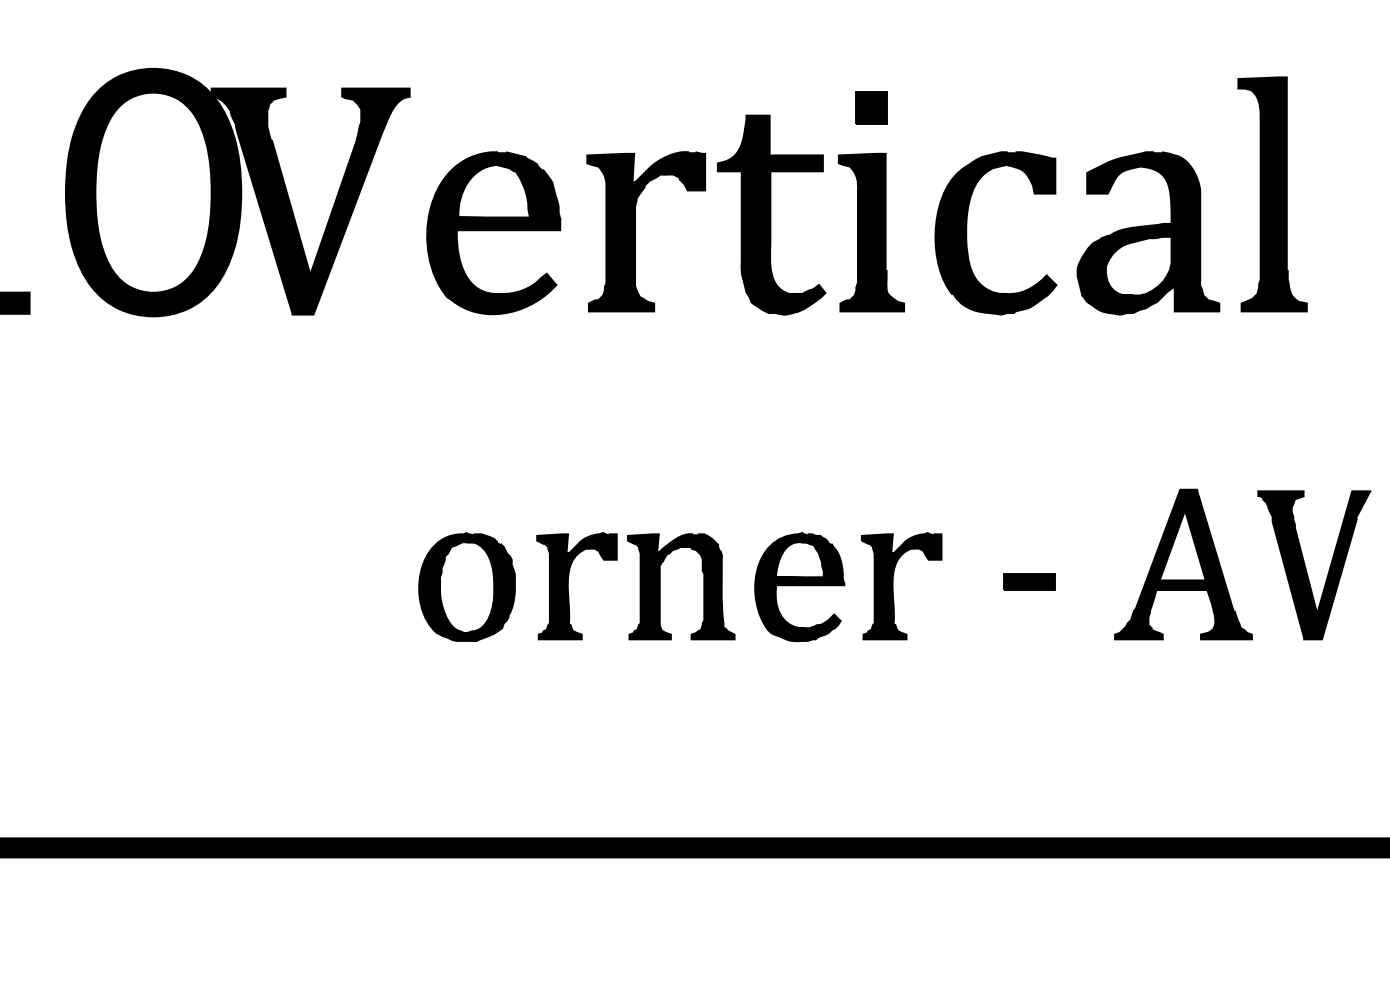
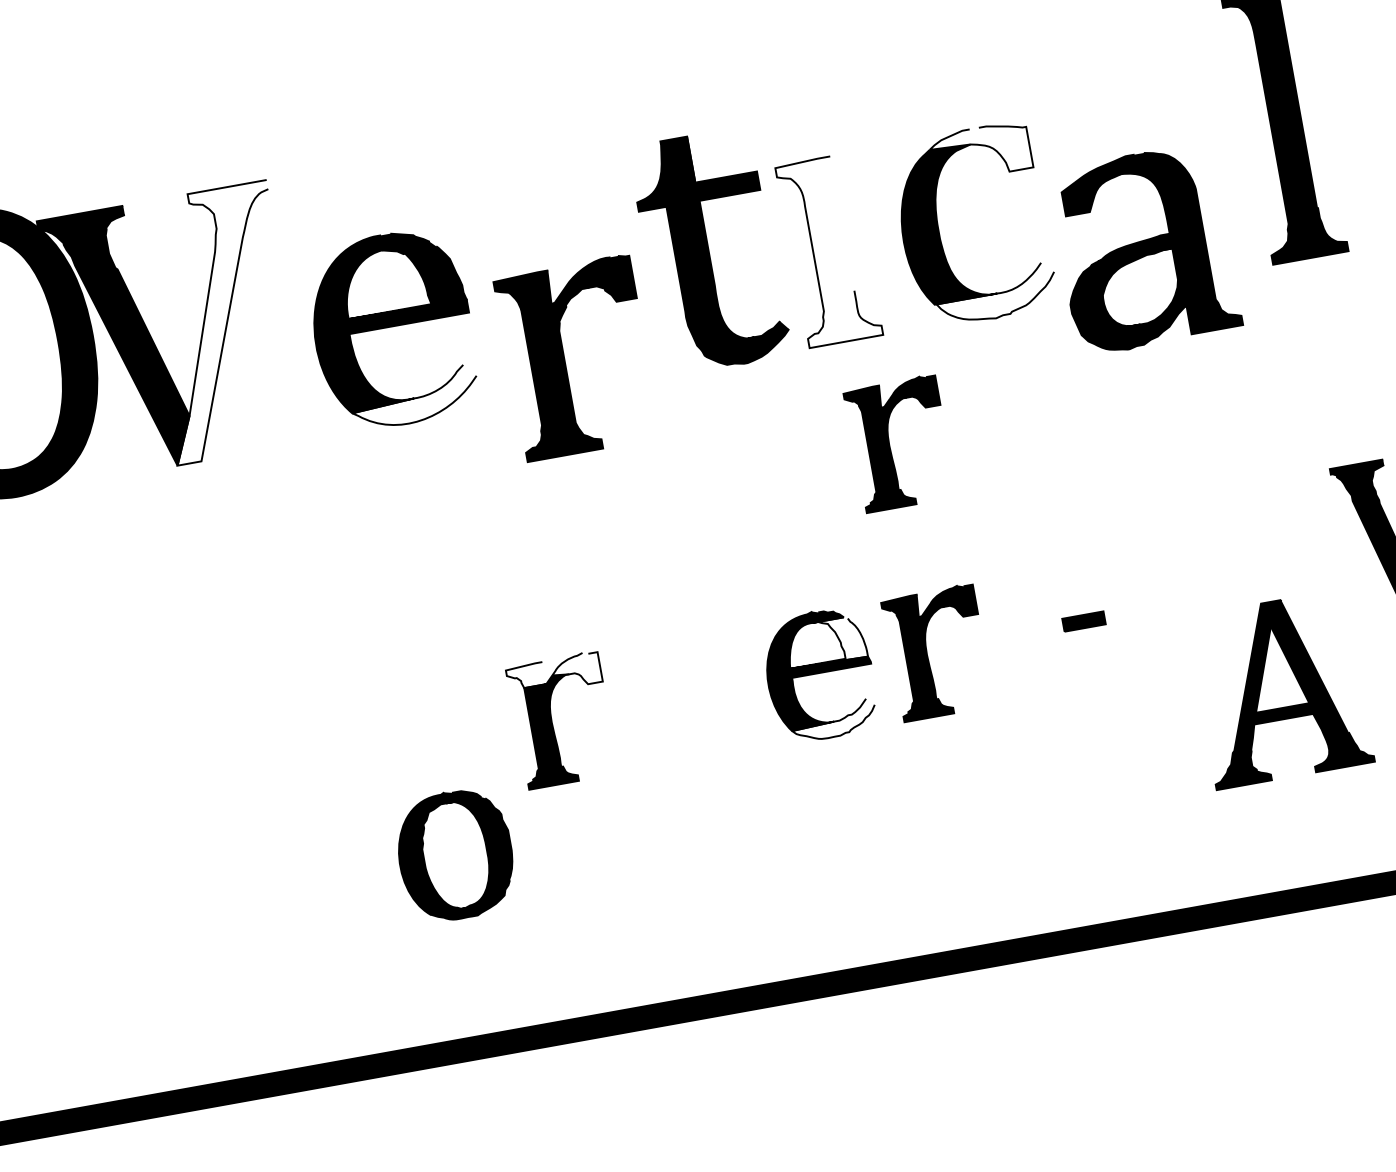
part: (871, 107) -> (803, 106), removed
fill: (1012, 172) -> (979, 151), removed
fill: (351, 201) -> (221, 322), removed
part: (635, 231) -> (564, 360), moved
fill: (871, 232) -> (829, 250), removed
part: (1148, 233) -> (1145, 249), moved
fill: (502, 293) -> (415, 397), removed
fill: (1004, 294) -> (995, 294), removed
part: (893, 405) -> (890, 445), added
fill: (553, 543) -> (526, 675), removed
fill: (595, 545) -> (575, 669), removed
fill: (808, 560) -> (824, 642), removed
part: (1183, 564) -> (1280, 689), moved
part: (1029, 581) -> (1084, 620), size x0.7
part: (466, 586) -> (454, 854), moved
part: (660, 586) -> (658, 703), removed
fill: (804, 627) -> (833, 720), removed

